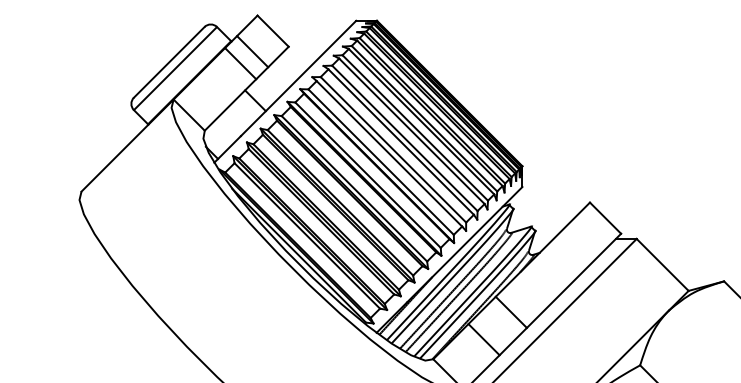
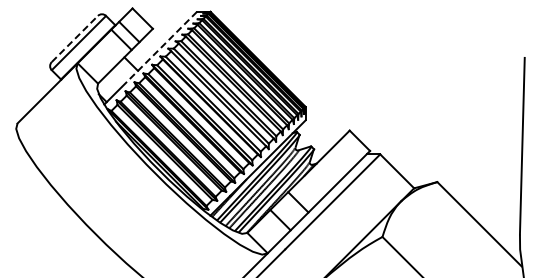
line: (168, 63) -> (74, 39), solid -> dashed
line: (297, 78) -> (158, 49), solid -> dashed

